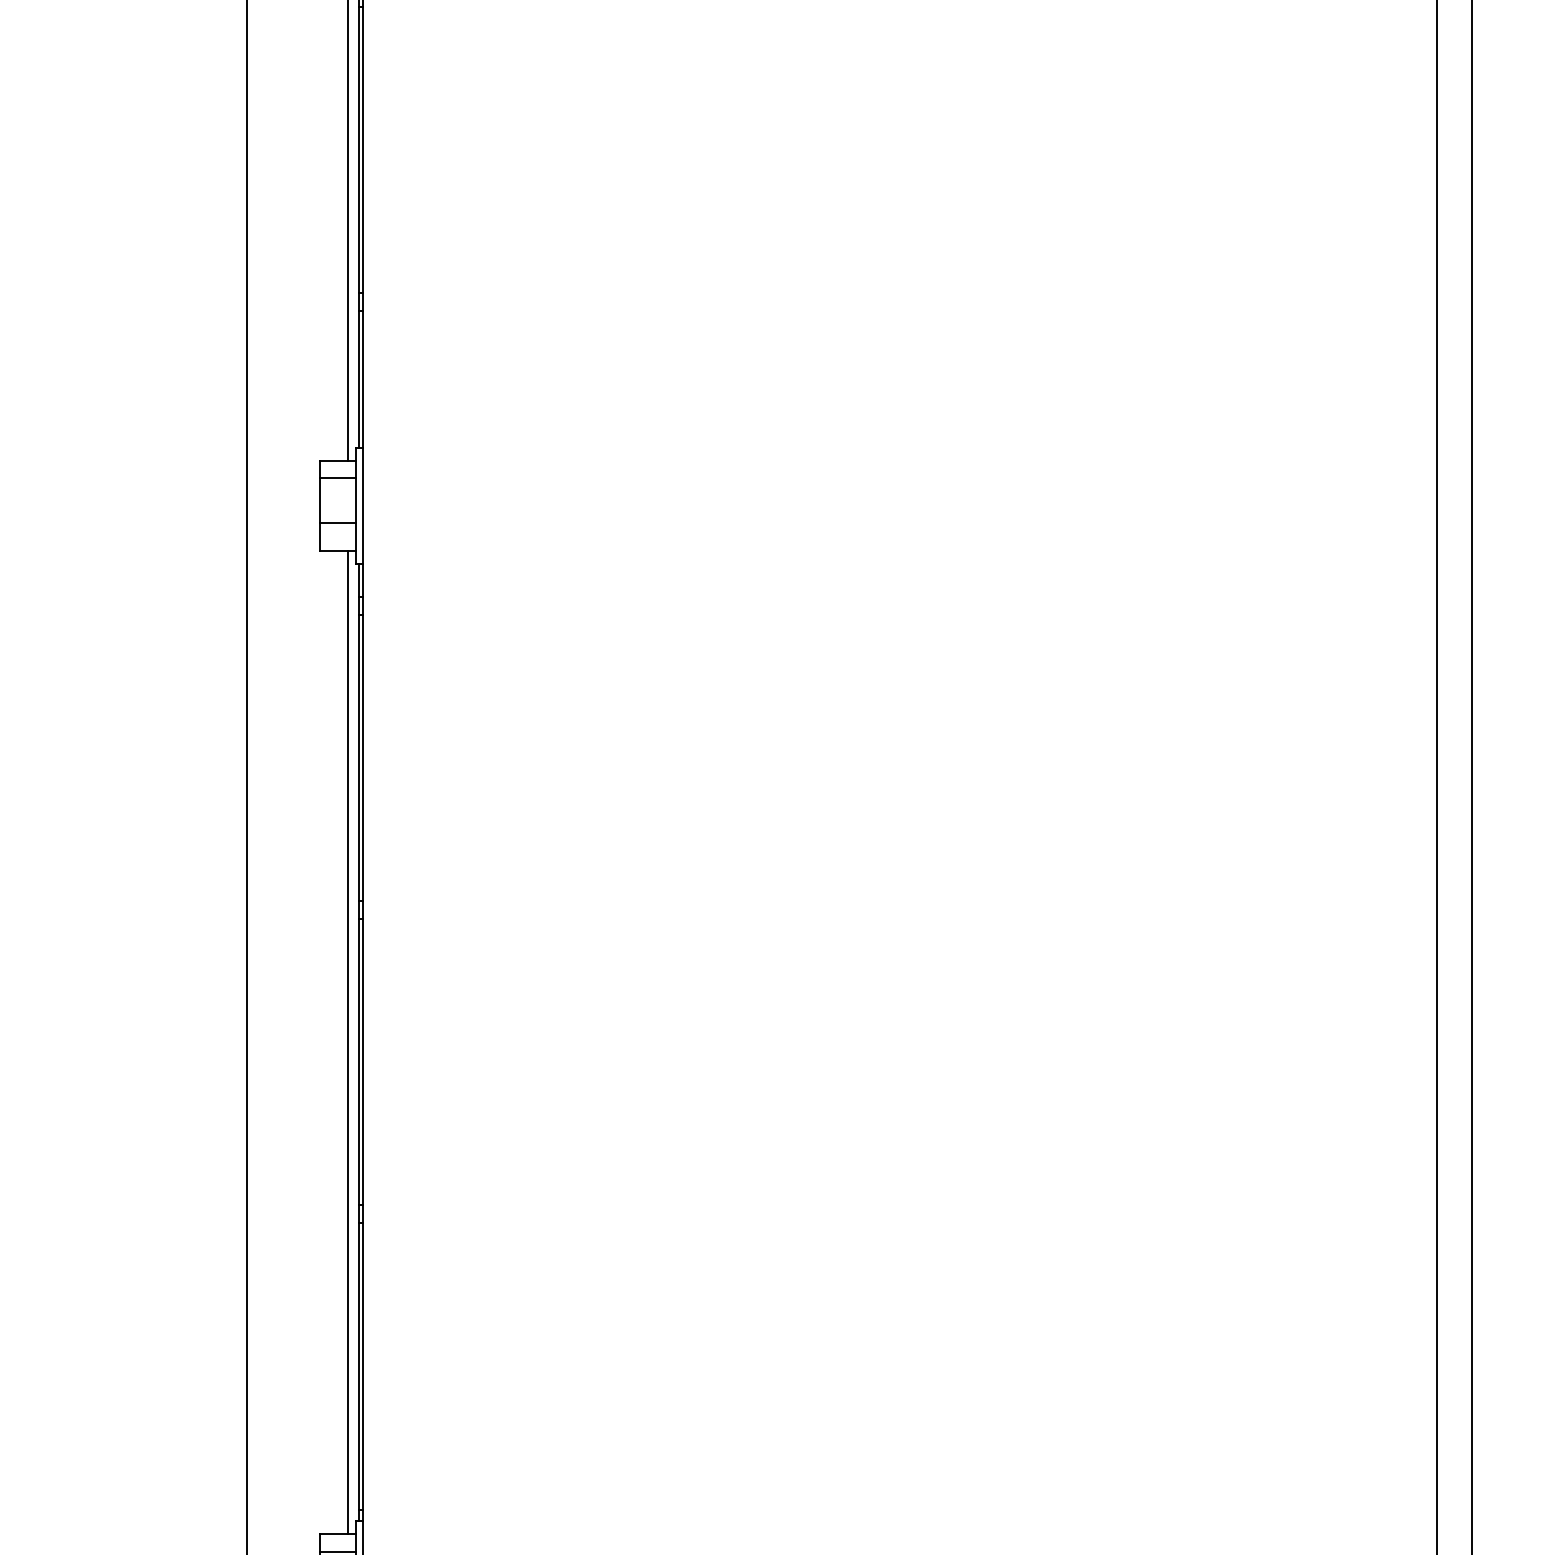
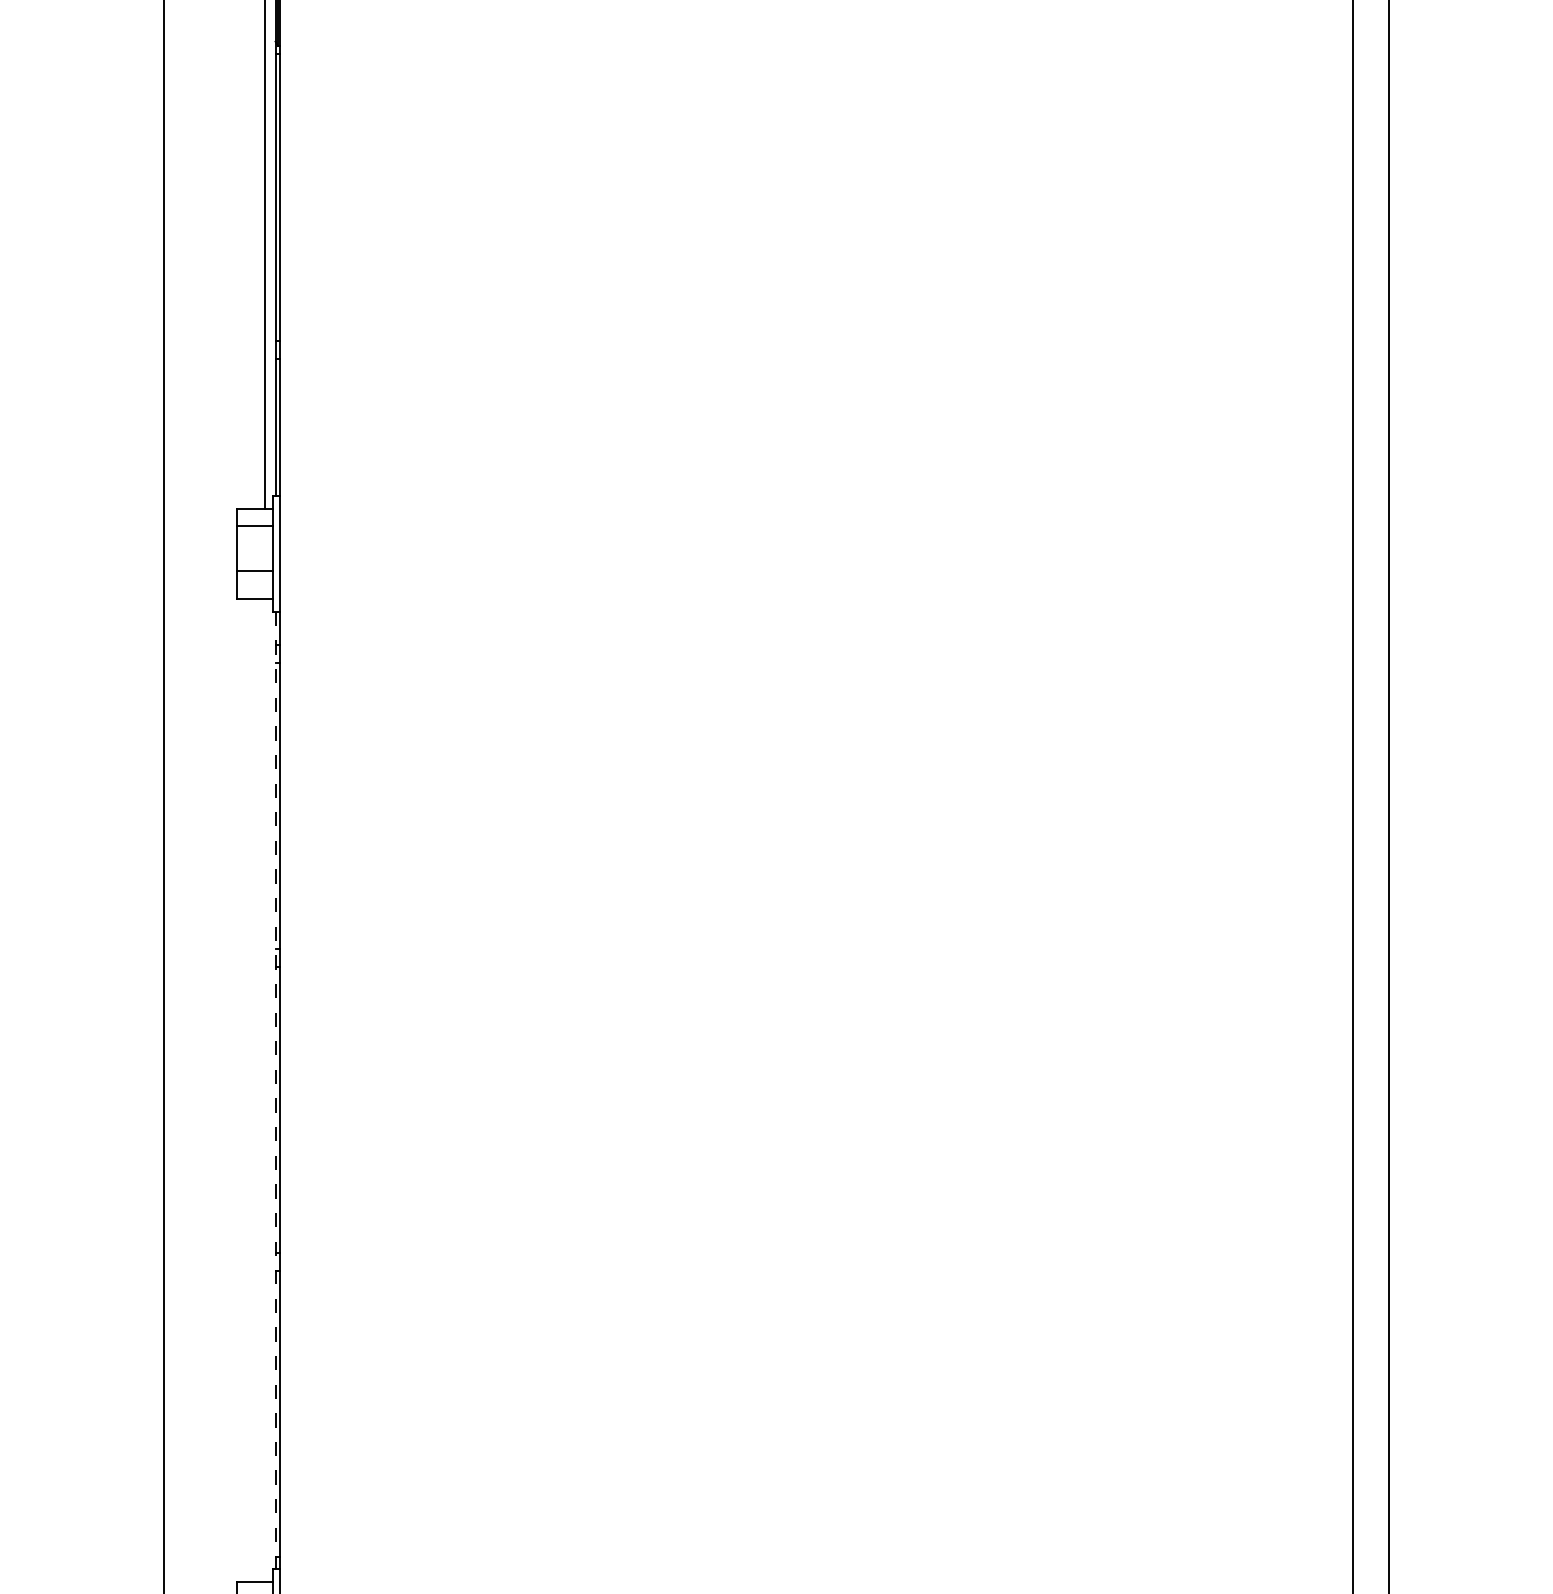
line: (347, 1041) -> (264, 1089), removed
line: (358, 1042) -> (275, 1090), solid -> dashed

